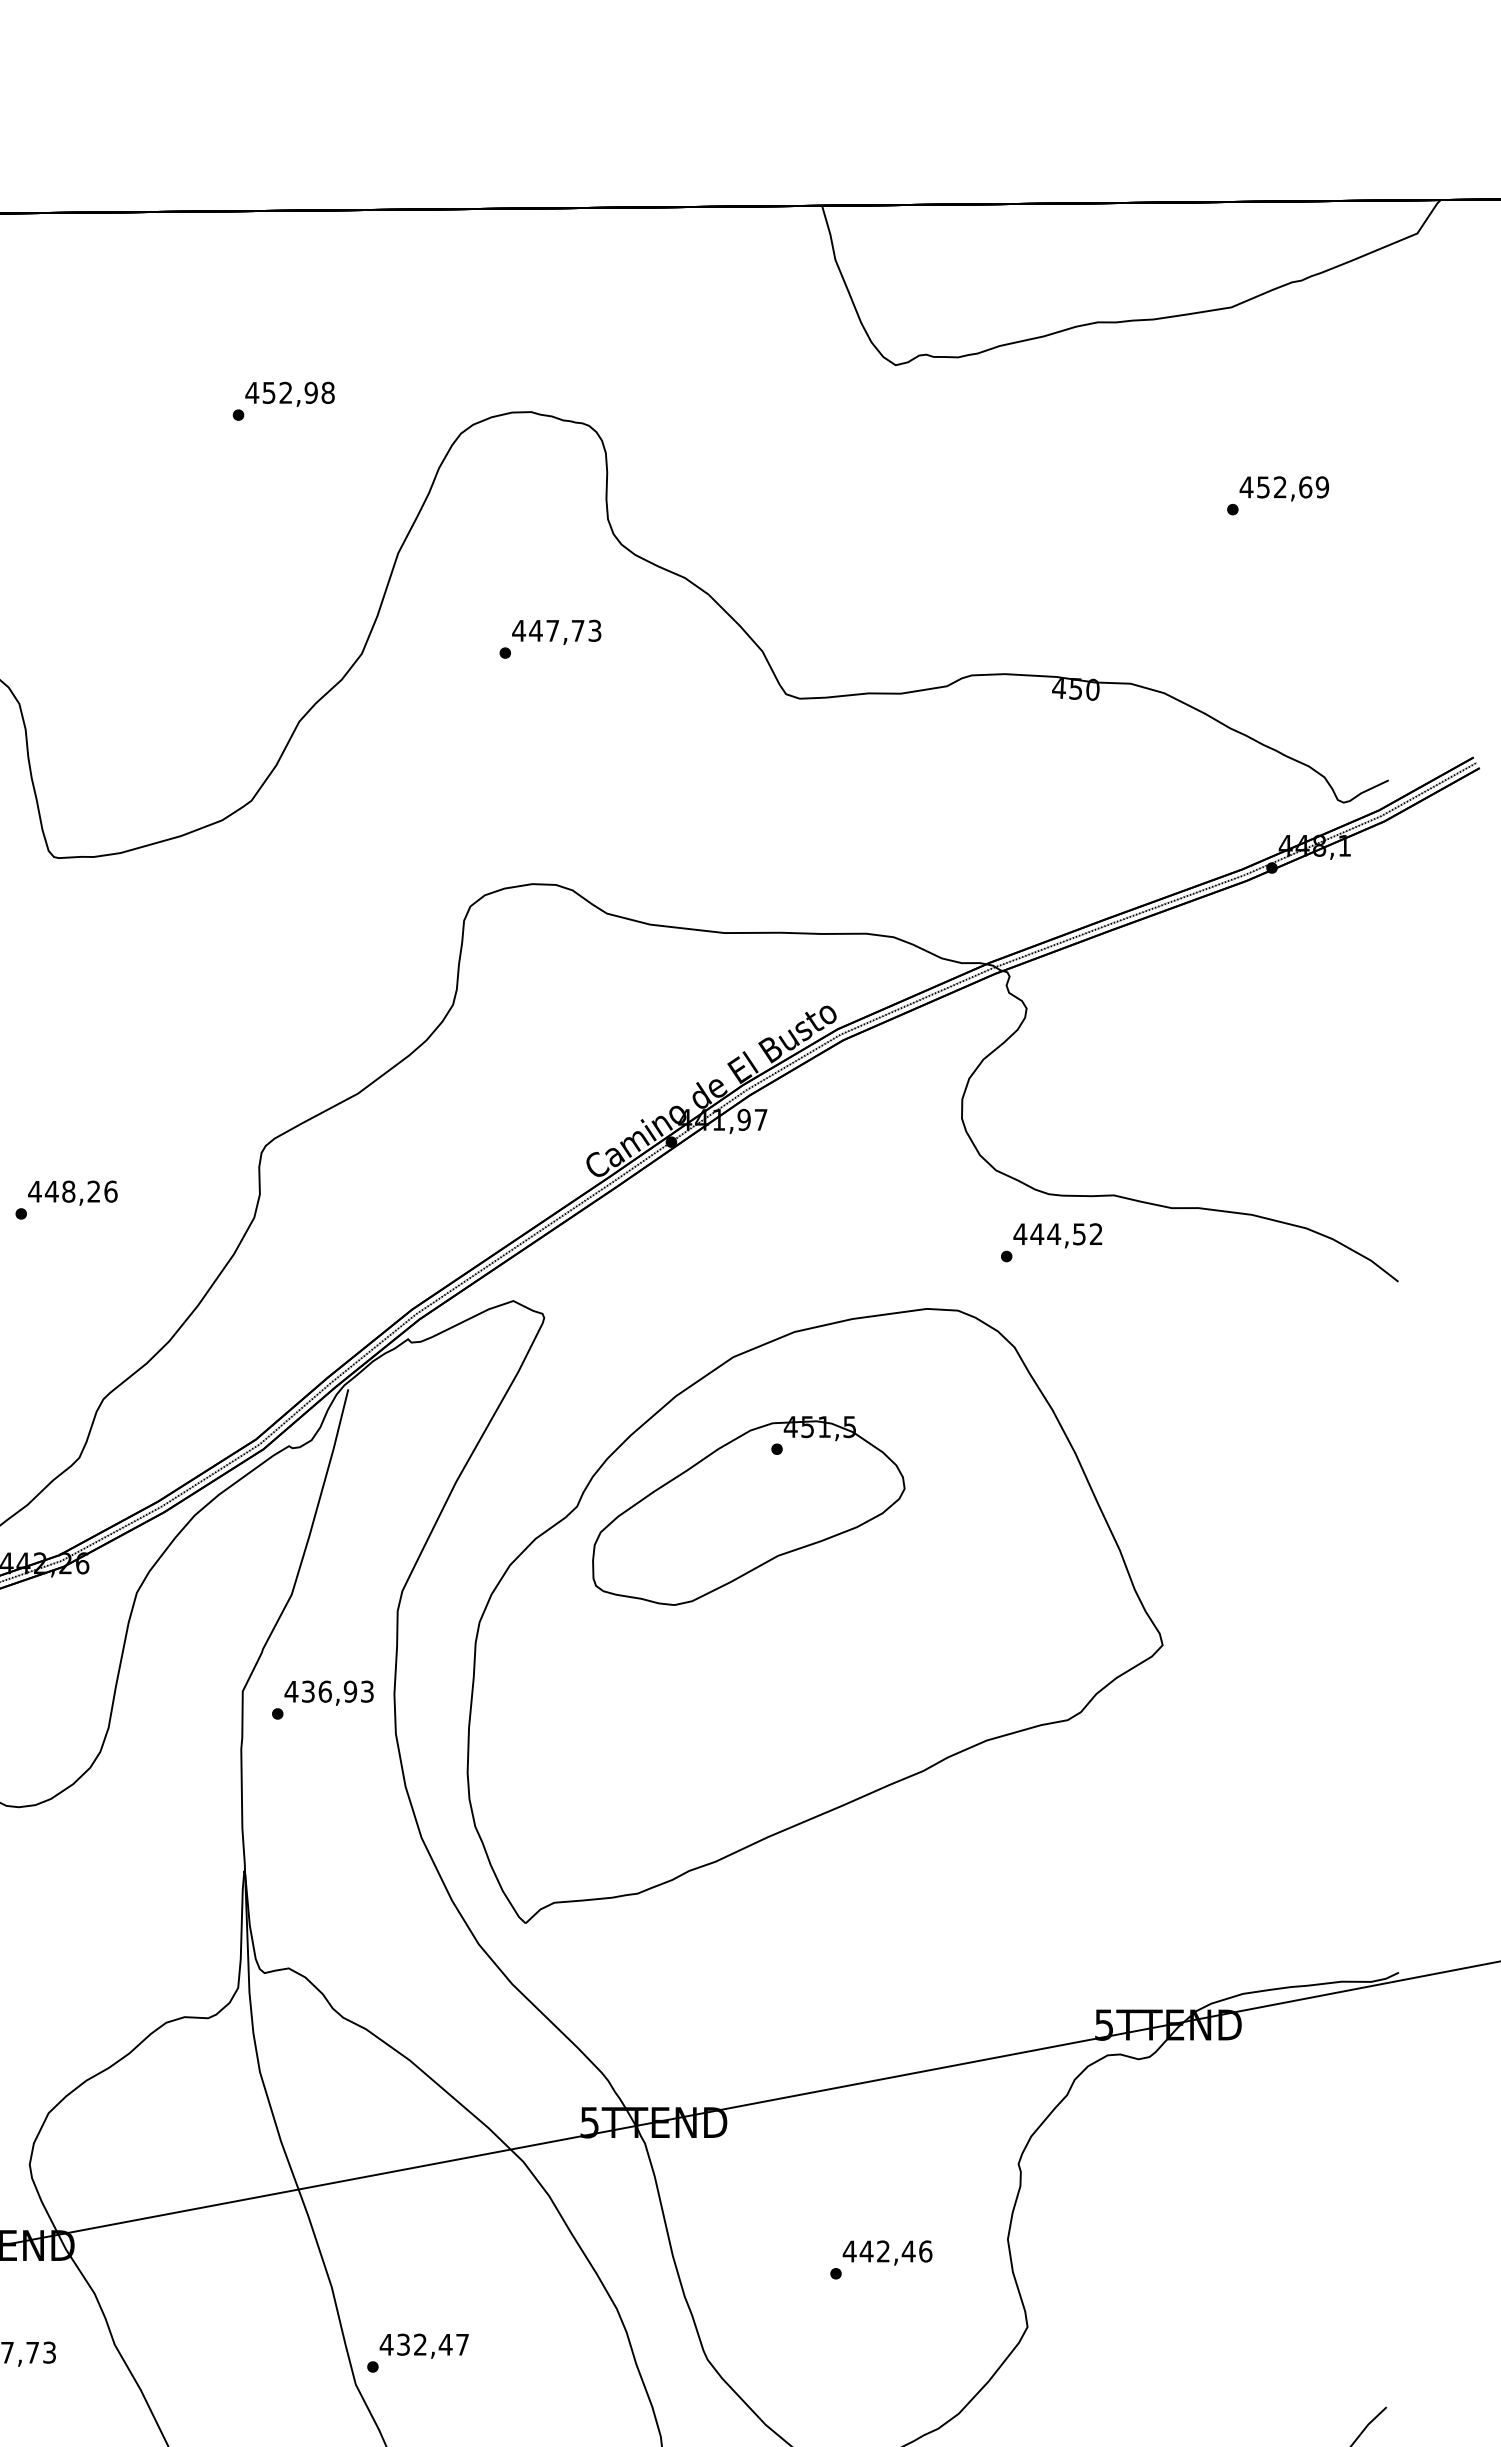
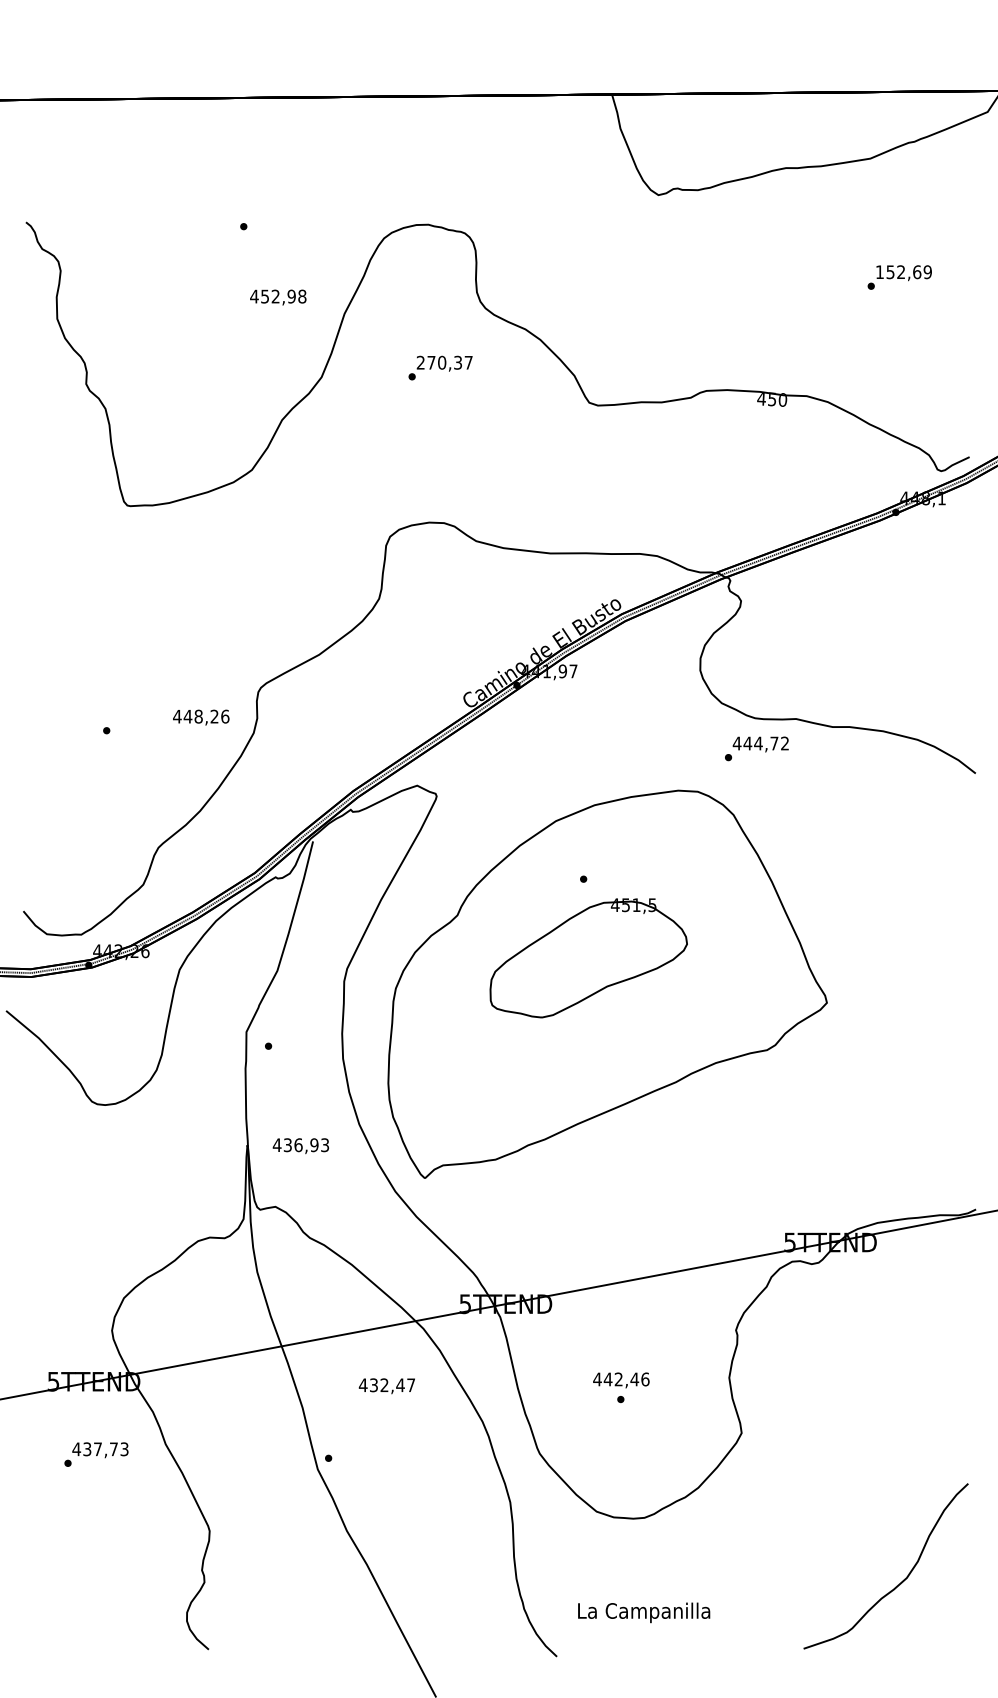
text: (290, 394) -> (278, 297), moved
text: (1245, 486) -> (879, 271), 452,69 -> 152,69
text: (556, 630) -> (444, 362), 447,73 -> 270,37
text: (73, 1192) -> (201, 717), moved
text: (1079, 1234) -> (774, 743), 444,52 -> 444,72
part: (748, 1511) -> (588, 958), moved
text: (328, 1693) -> (300, 1146), moved
text: (887, 2253) -> (621, 1380), moved
text: (423, 2346) -> (386, 1386), moved

